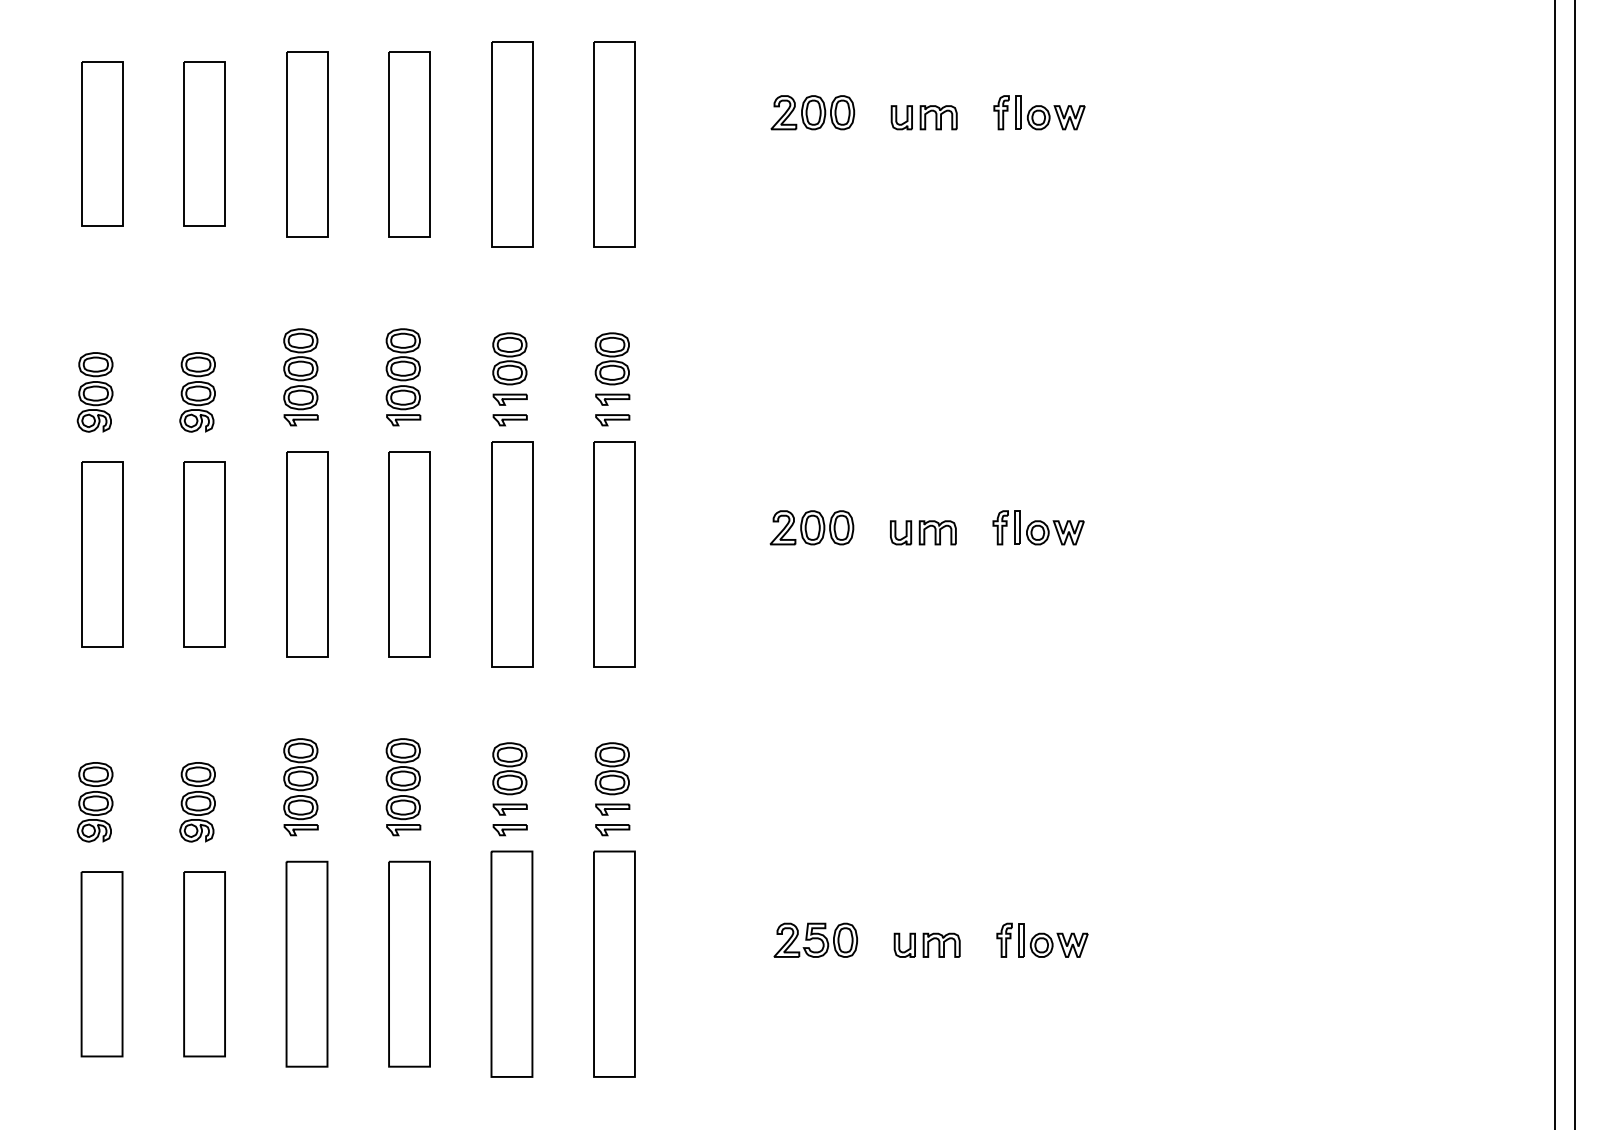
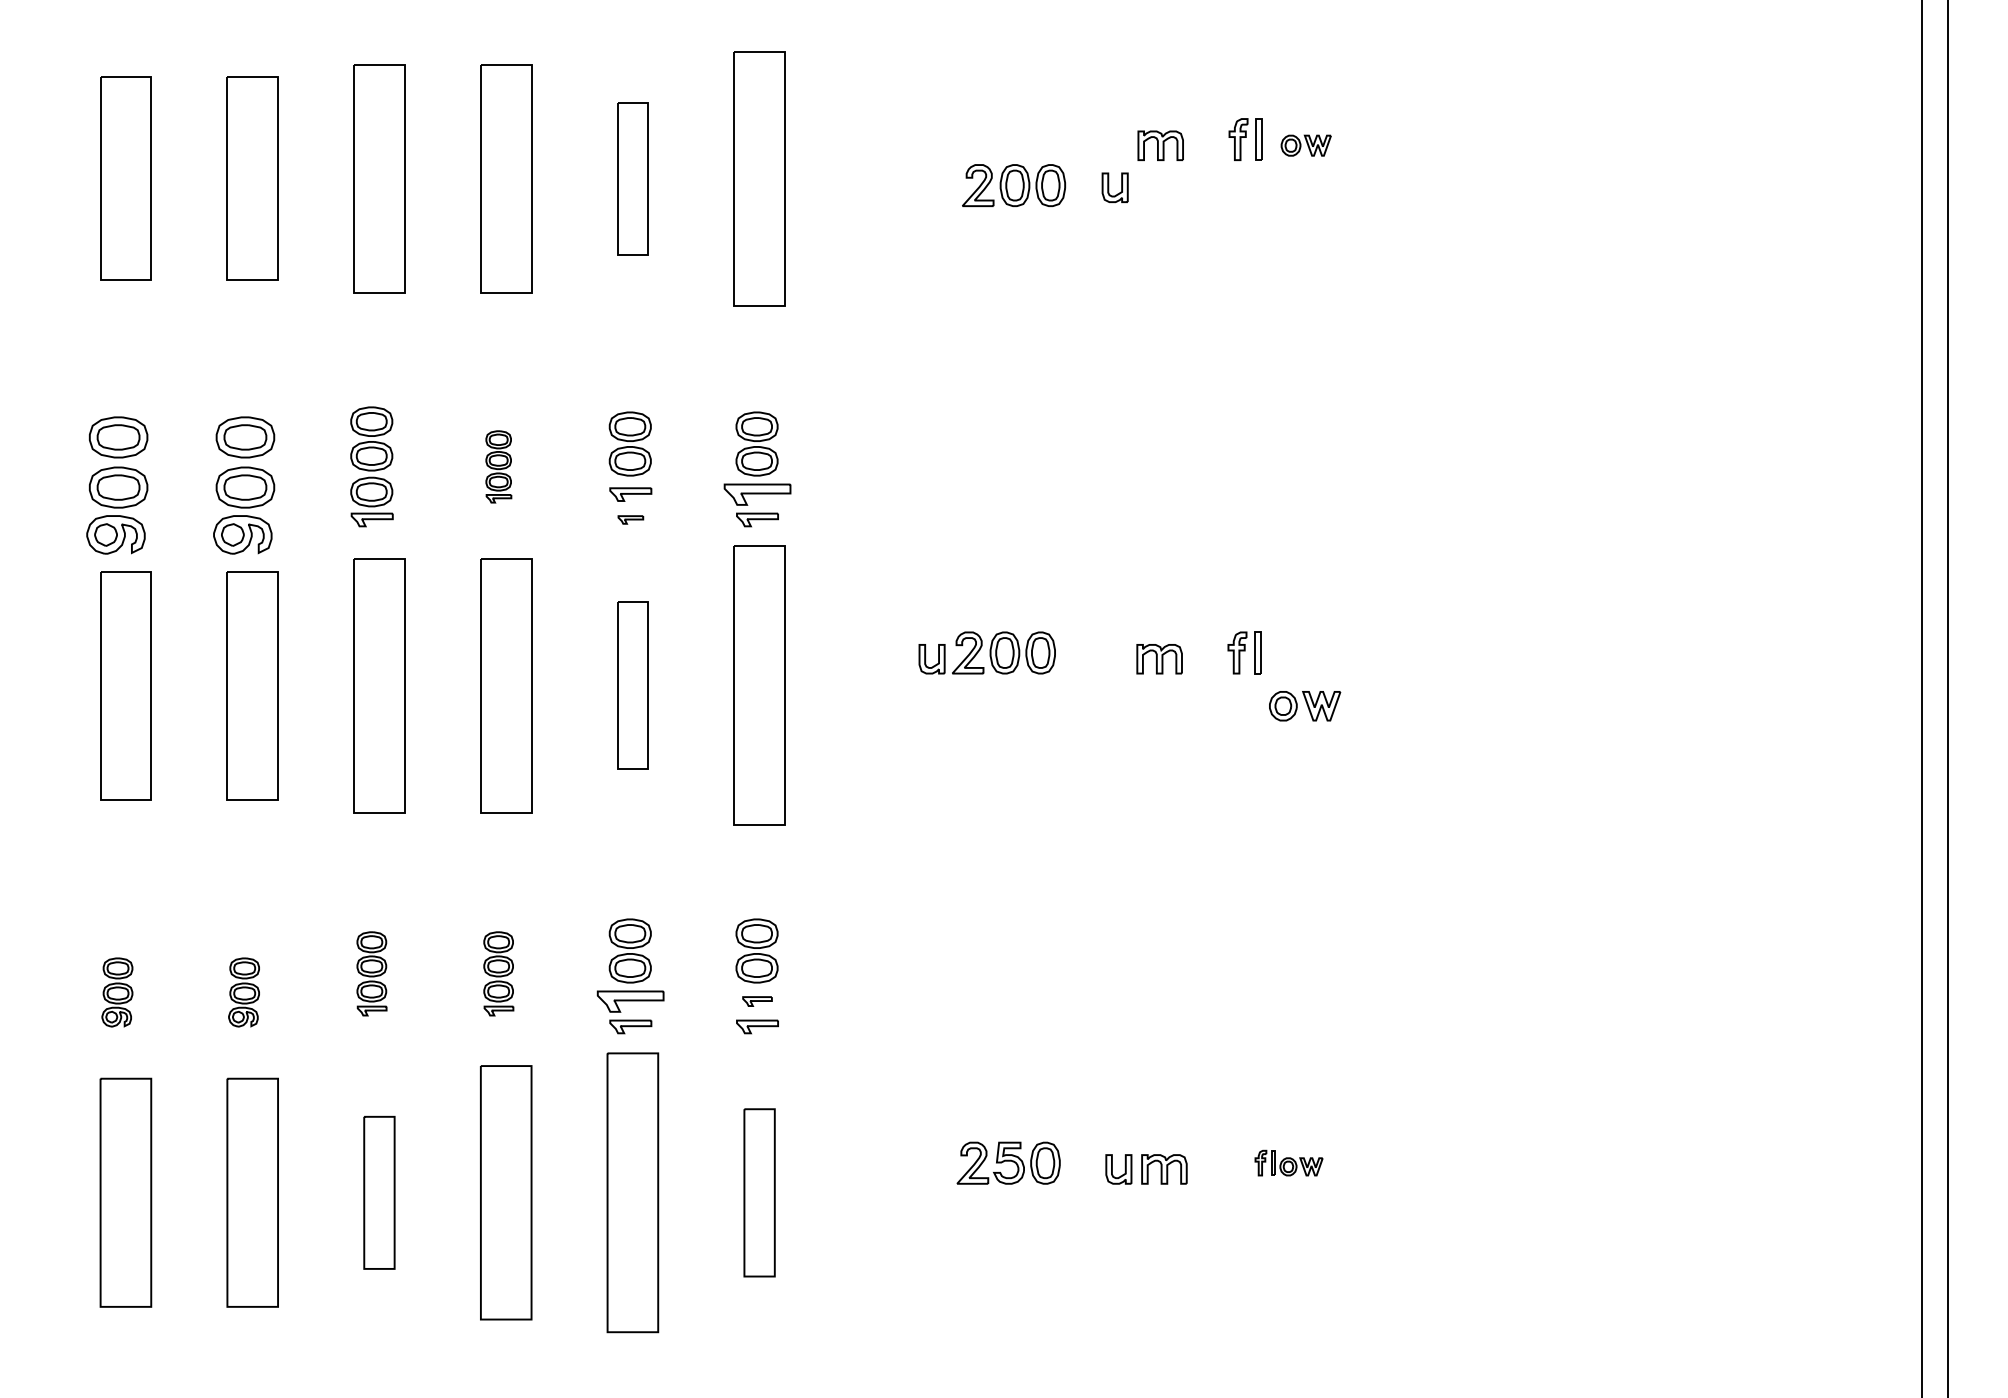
part: (813, 112) -> (1014, 185), moved
part: (901, 117) -> (1114, 187), moved
part: (1056, 117) -> (1306, 145), size x0.7
part: (511, 144) -> (632, 178), size x0.6
part: (403, 377) -> (498, 466), size x0.6
part: (95, 392) -> (117, 485), size x1.4
part: (197, 392) -> (243, 485), size x1.4
part: (612, 399) -> (757, 494), size x1.6
part: (510, 419) -> (630, 519), size x0.6
part: (900, 533) -> (931, 659), moved
part: (1055, 533) -> (1305, 706), moved
part: (511, 554) -> (632, 685), size x0.6
part: (300, 786) -> (371, 973), size x0.7
part: (403, 786) -> (498, 973), size x0.7
part: (95, 802) -> (117, 992), size x0.7
part: (197, 802) -> (243, 992), size x0.7
part: (510, 809) -> (630, 1001), size x1.6
part: (612, 809) -> (757, 1001), size x0.7
part: (1042, 939) -> (1288, 1162), size x0.6
part: (307, 963) -> (379, 1192), size x0.6
part: (614, 963) -> (759, 1192), size x0.6

